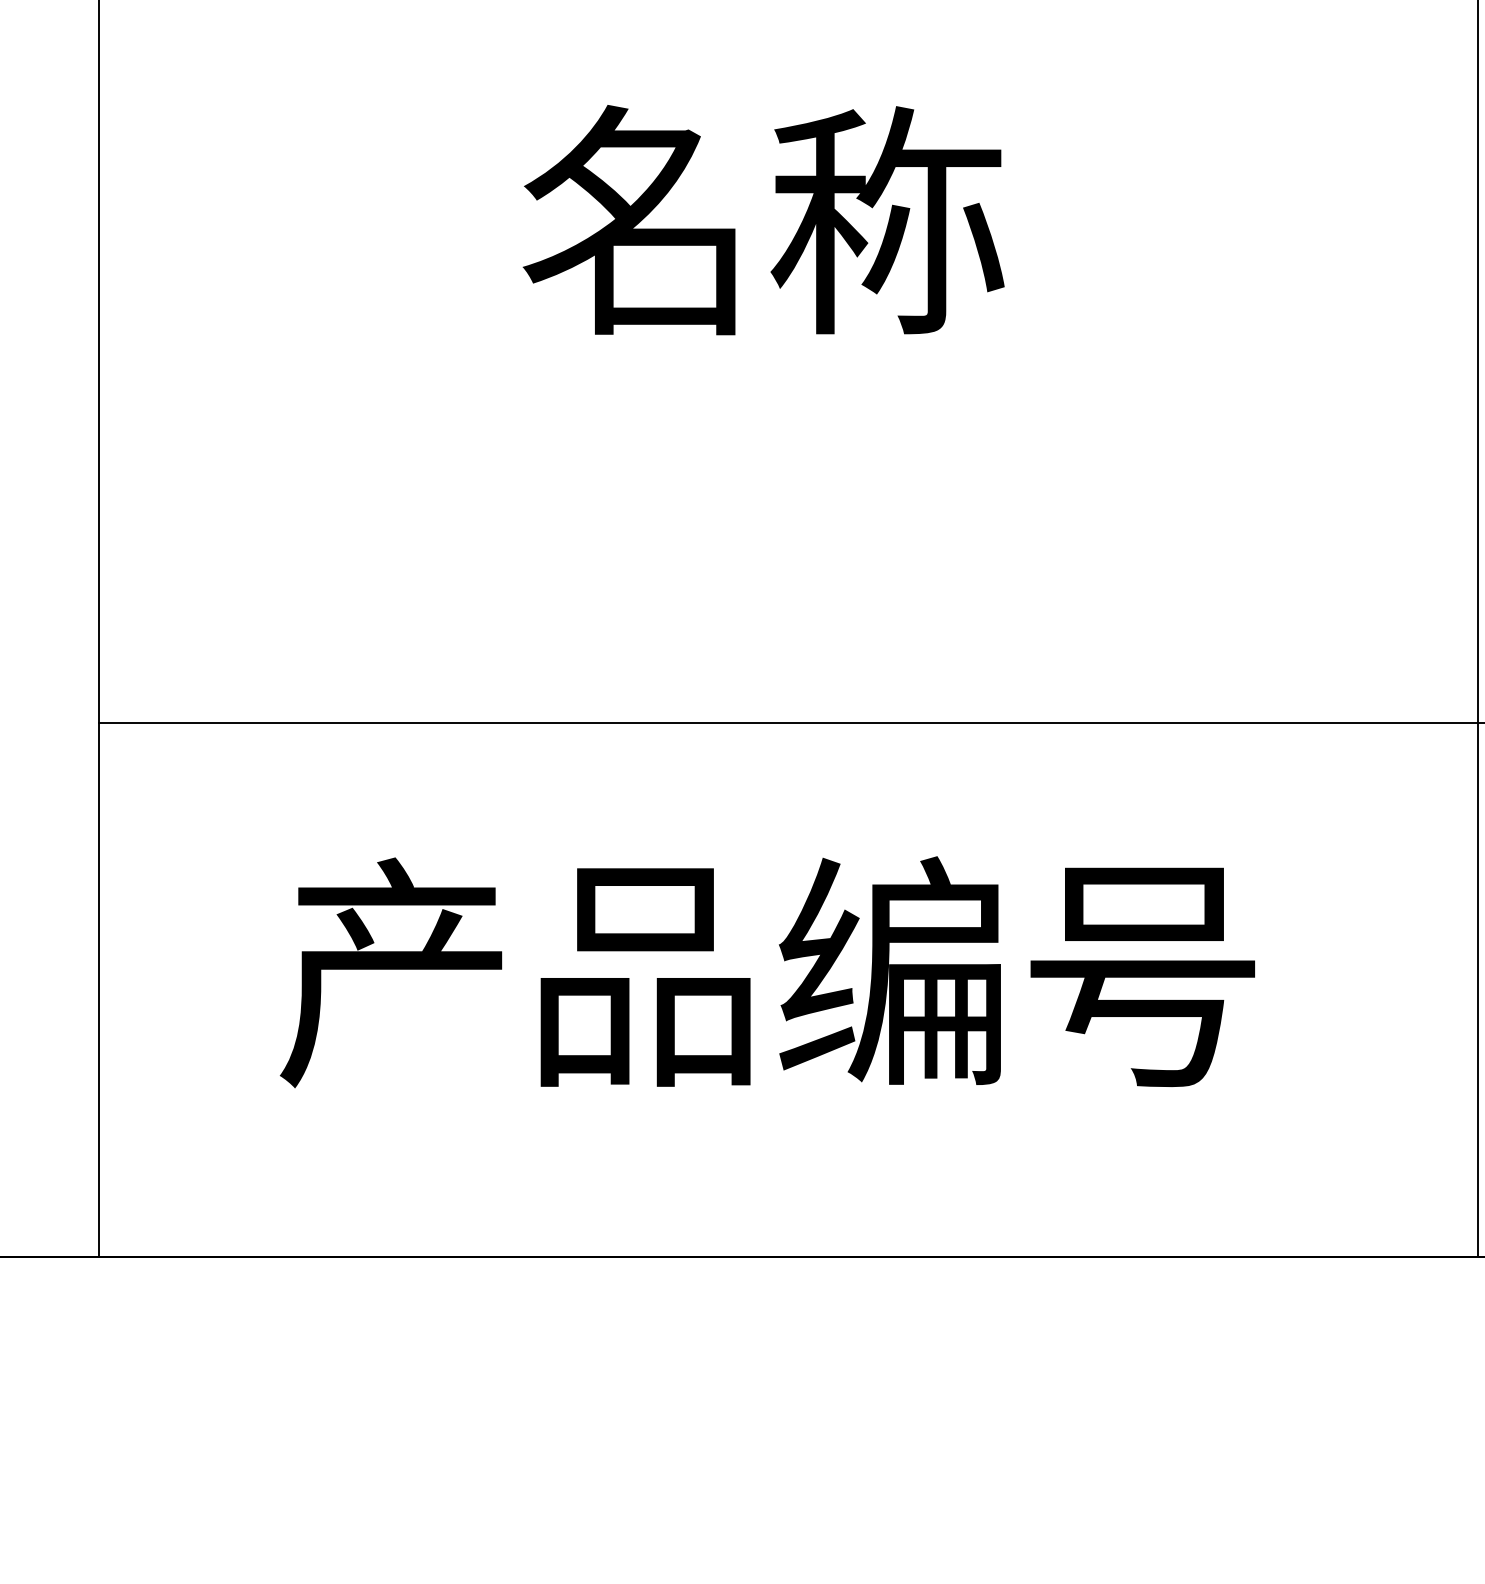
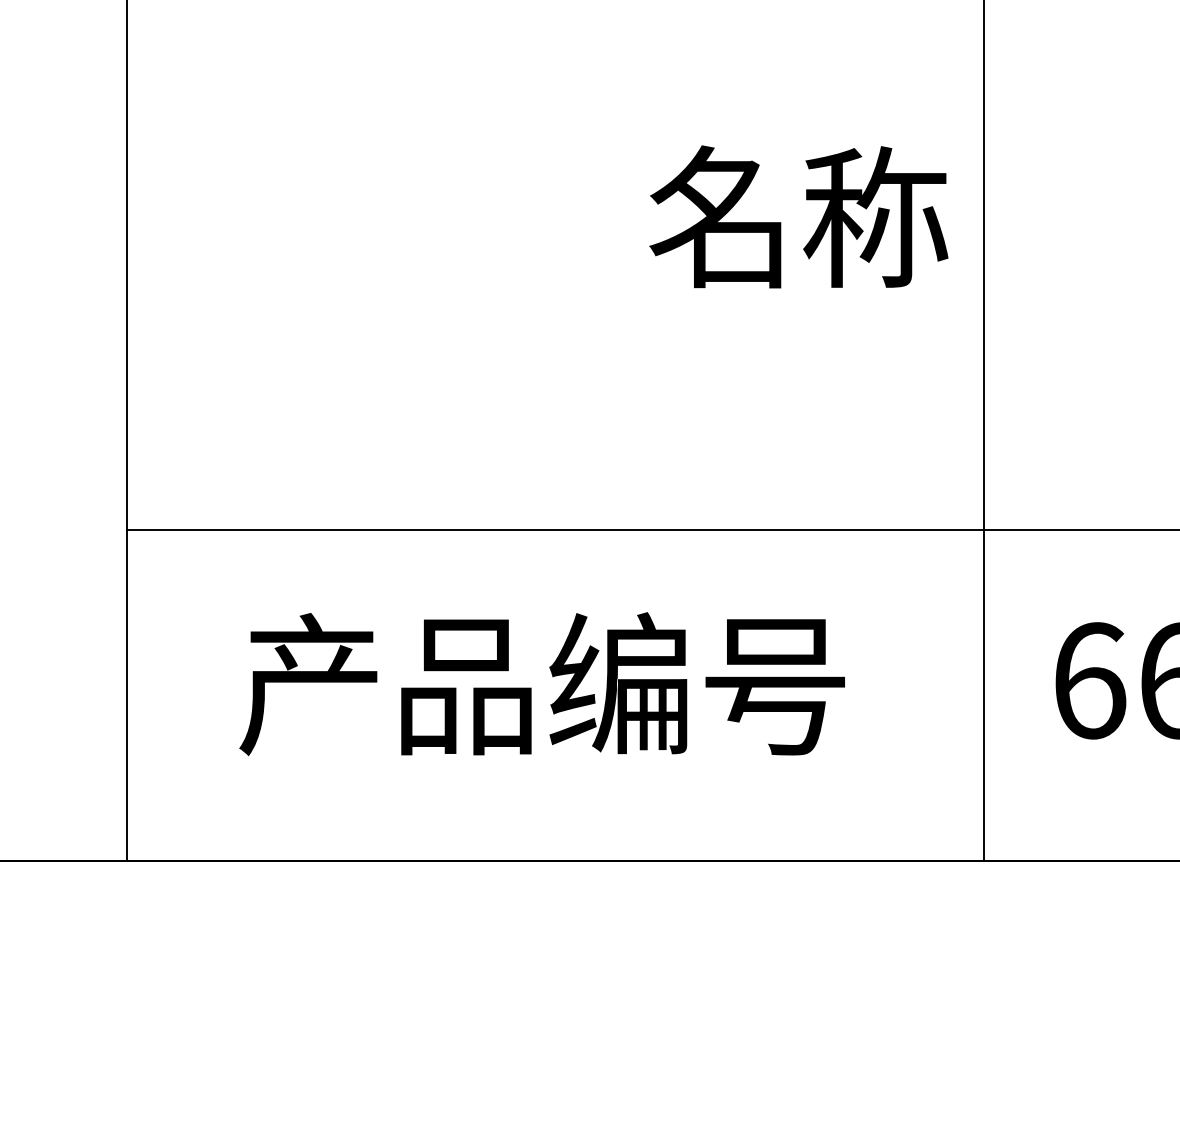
text: (763, 219) -> (798, 216), moved

